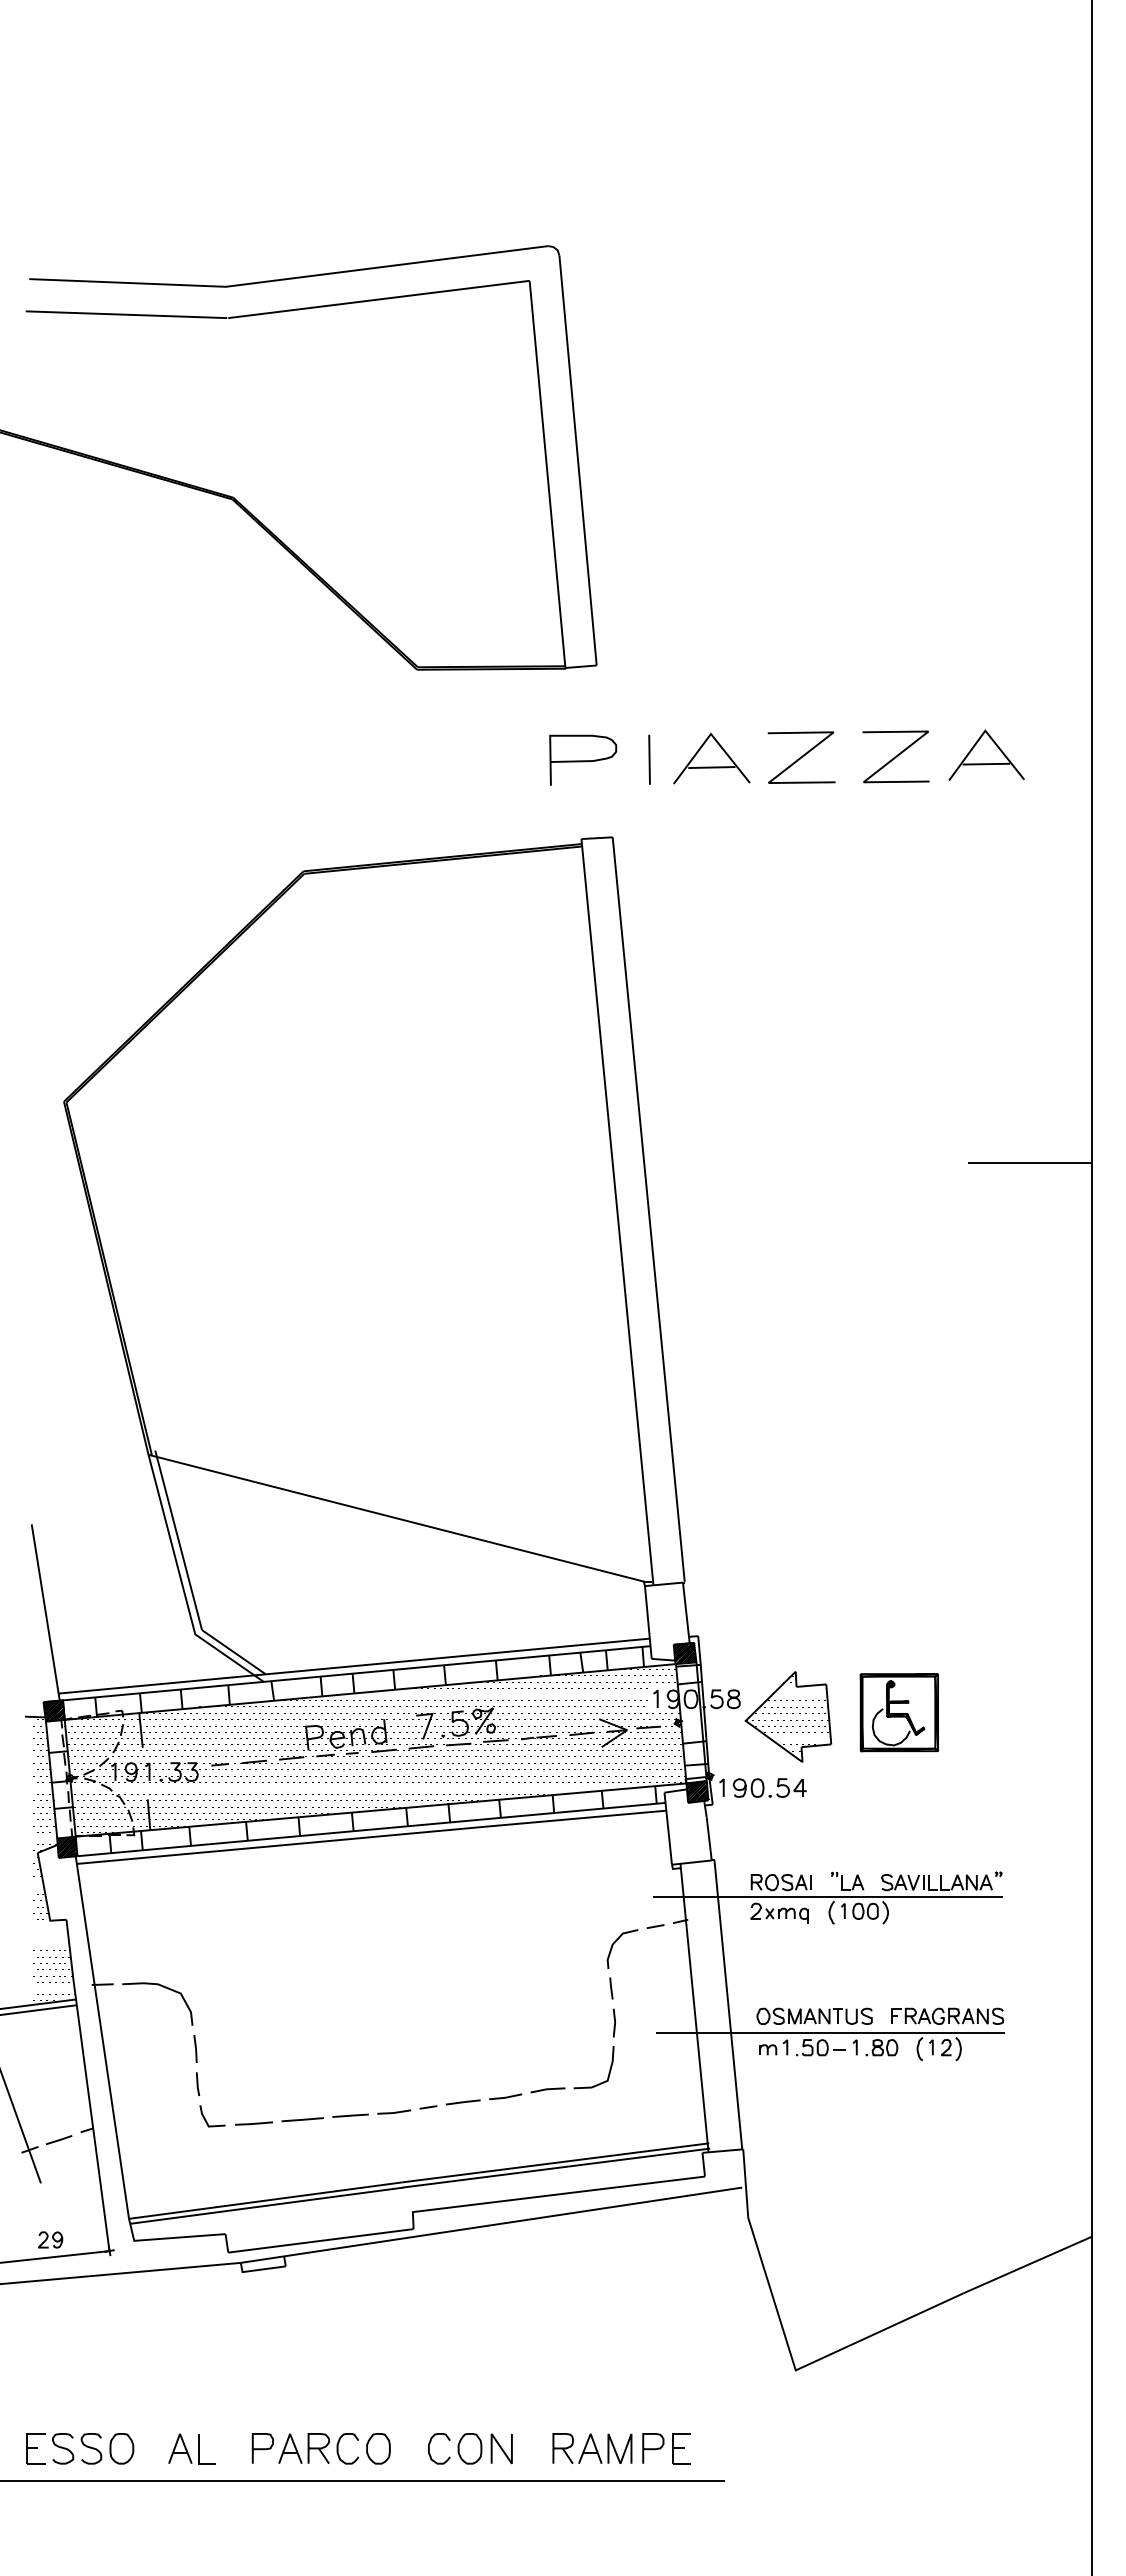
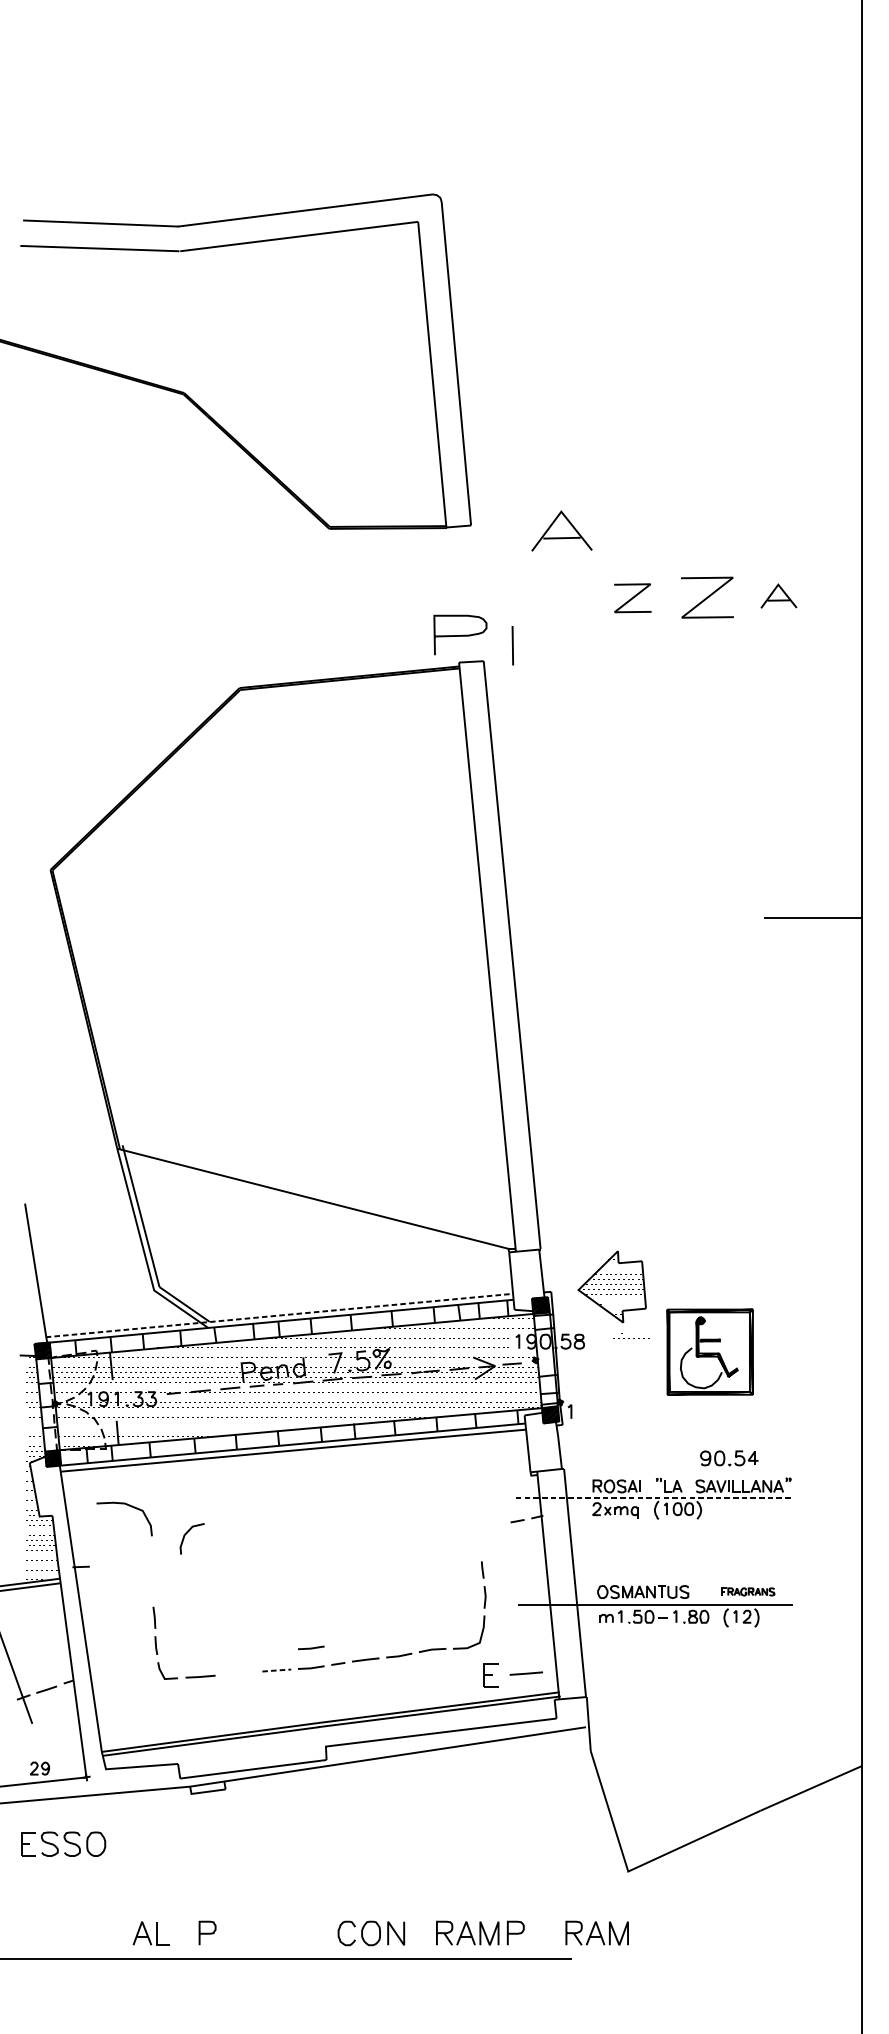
part: (986, 754) -> (778, 595), size x0.6
part: (801, 757) -> (632, 598), size x0.7
part: (711, 758) -> (561, 531), moved
line: (649, 759) -> (512, 645), moved
curve: (583, 760) -> (460, 635), moved
line: (354, 1666) -> (279, 1315), solid -> dashed
part: (898, 1712) -> (709, 1352), size x1.4
part: (788, 1716) -> (612, 1286), moved
part: (769, 1787) -> (729, 1457), moved
line: (828, 1896) -> (654, 1497), solid -> dashed
line: (614, 1944) -> (185, 1535), moved
curve: (162, 1987) -> (128, 1506), moved
part: (947, 2015) -> (748, 1591), size x0.6
line: (395, 2086) -> (312, 1647), added
line: (351, 2115) -> (277, 1670), solid -> dashed
line: (302, 2119) -> (526, 1673), moved
part: (80, 2448) -> (63, 1844), moved
part: (334, 2448) -> (264, 1933), removed
part: (681, 2448) -> (490, 1675), moved
part: (756, 2448) -> (597, 1933), added

